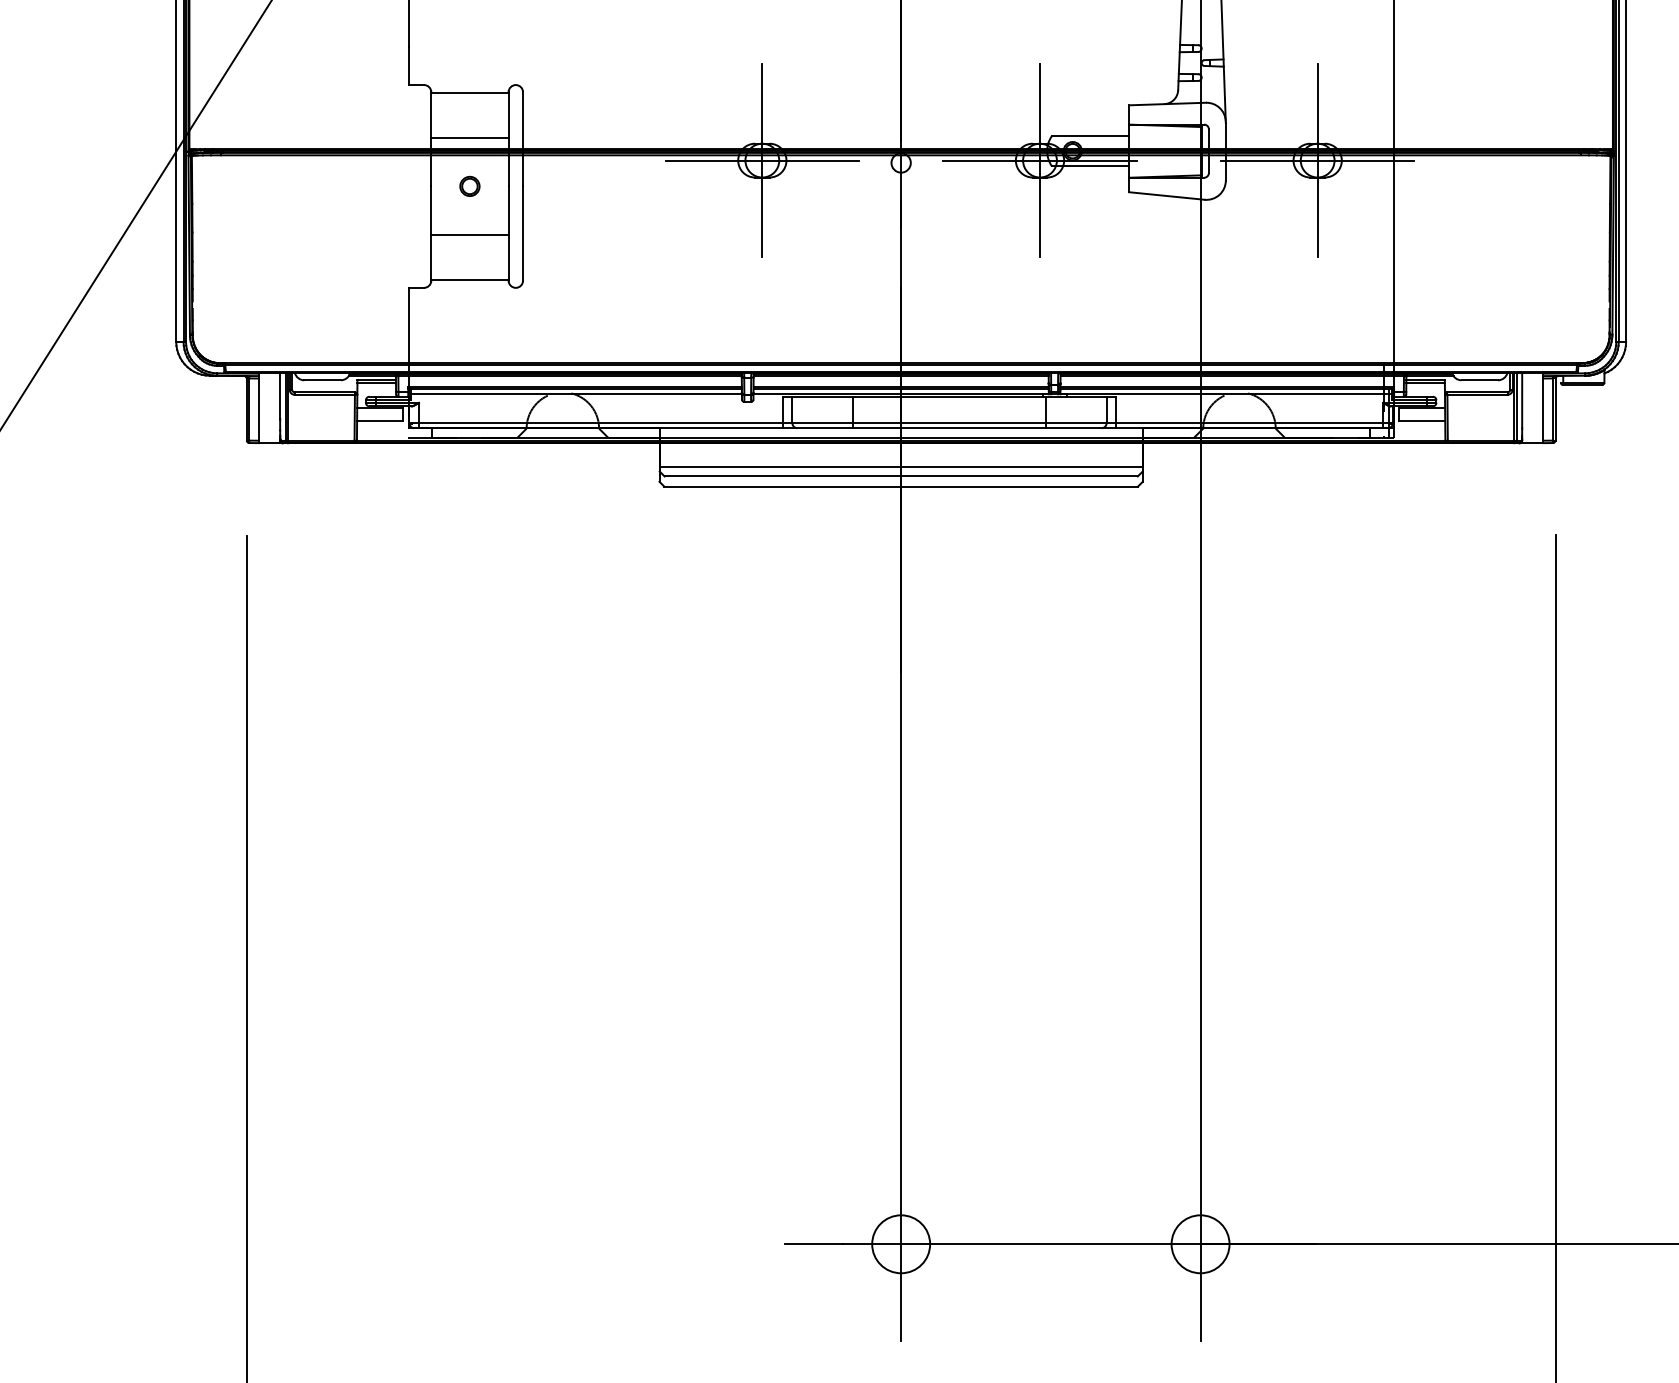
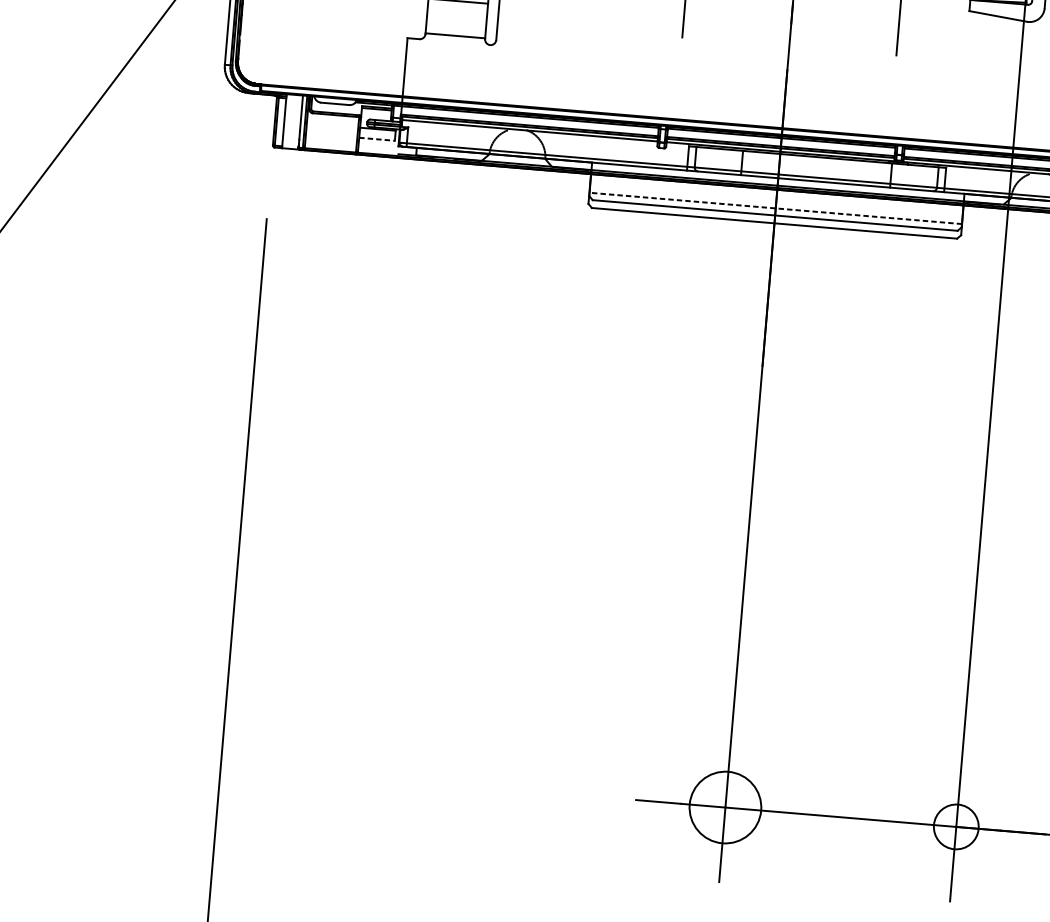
line: (380, 421) -> (377, 139), solid -> dashed
line: (901, 467) -> (775, 208), solid -> dashed
circle: (901, 1244) -> (725, 807), size x1.6

